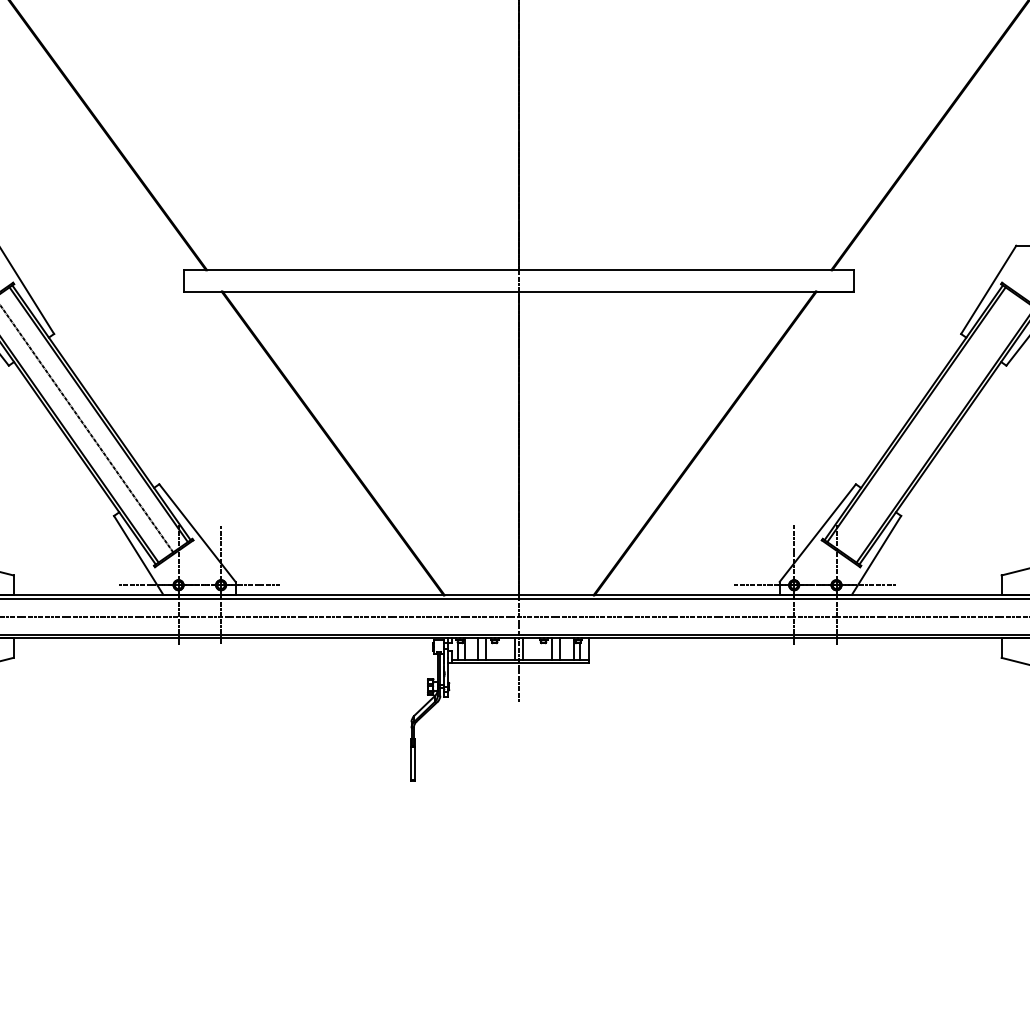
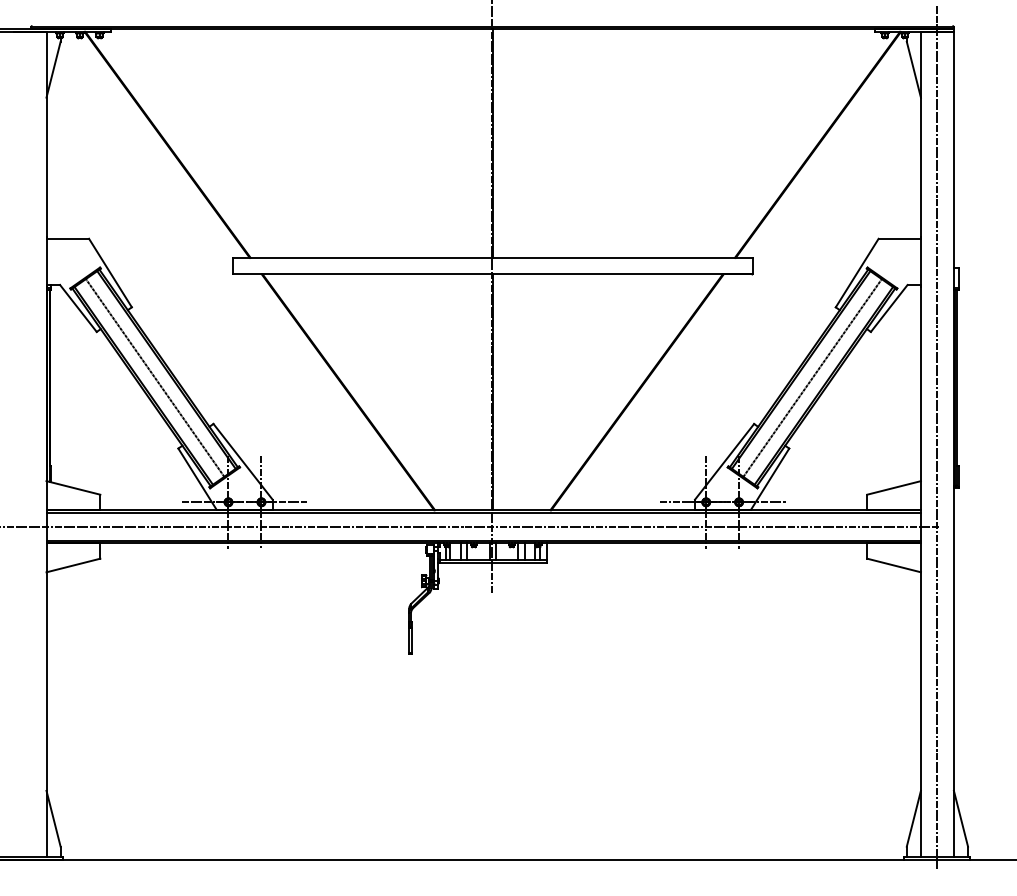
line: (931, 424) -> (812, 377), added

